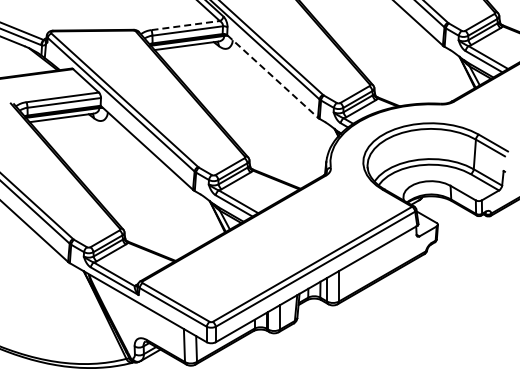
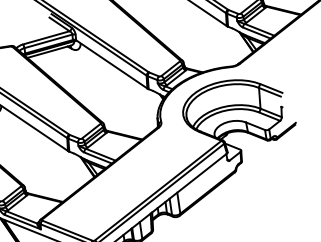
line: (186, 25) -> (47, 37), dashed -> solid
line: (272, 76) -> (111, 64), dashed -> solid

